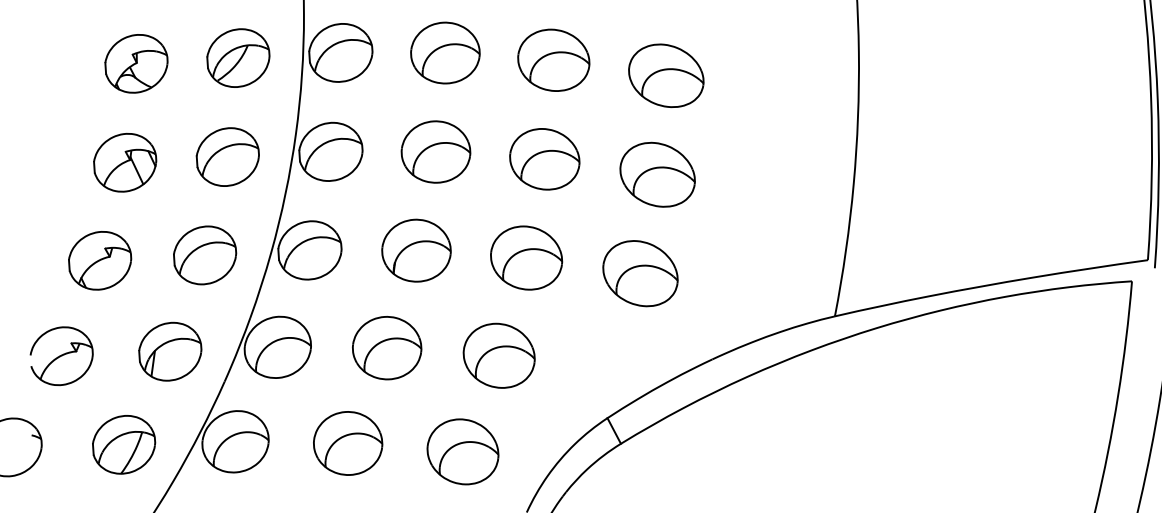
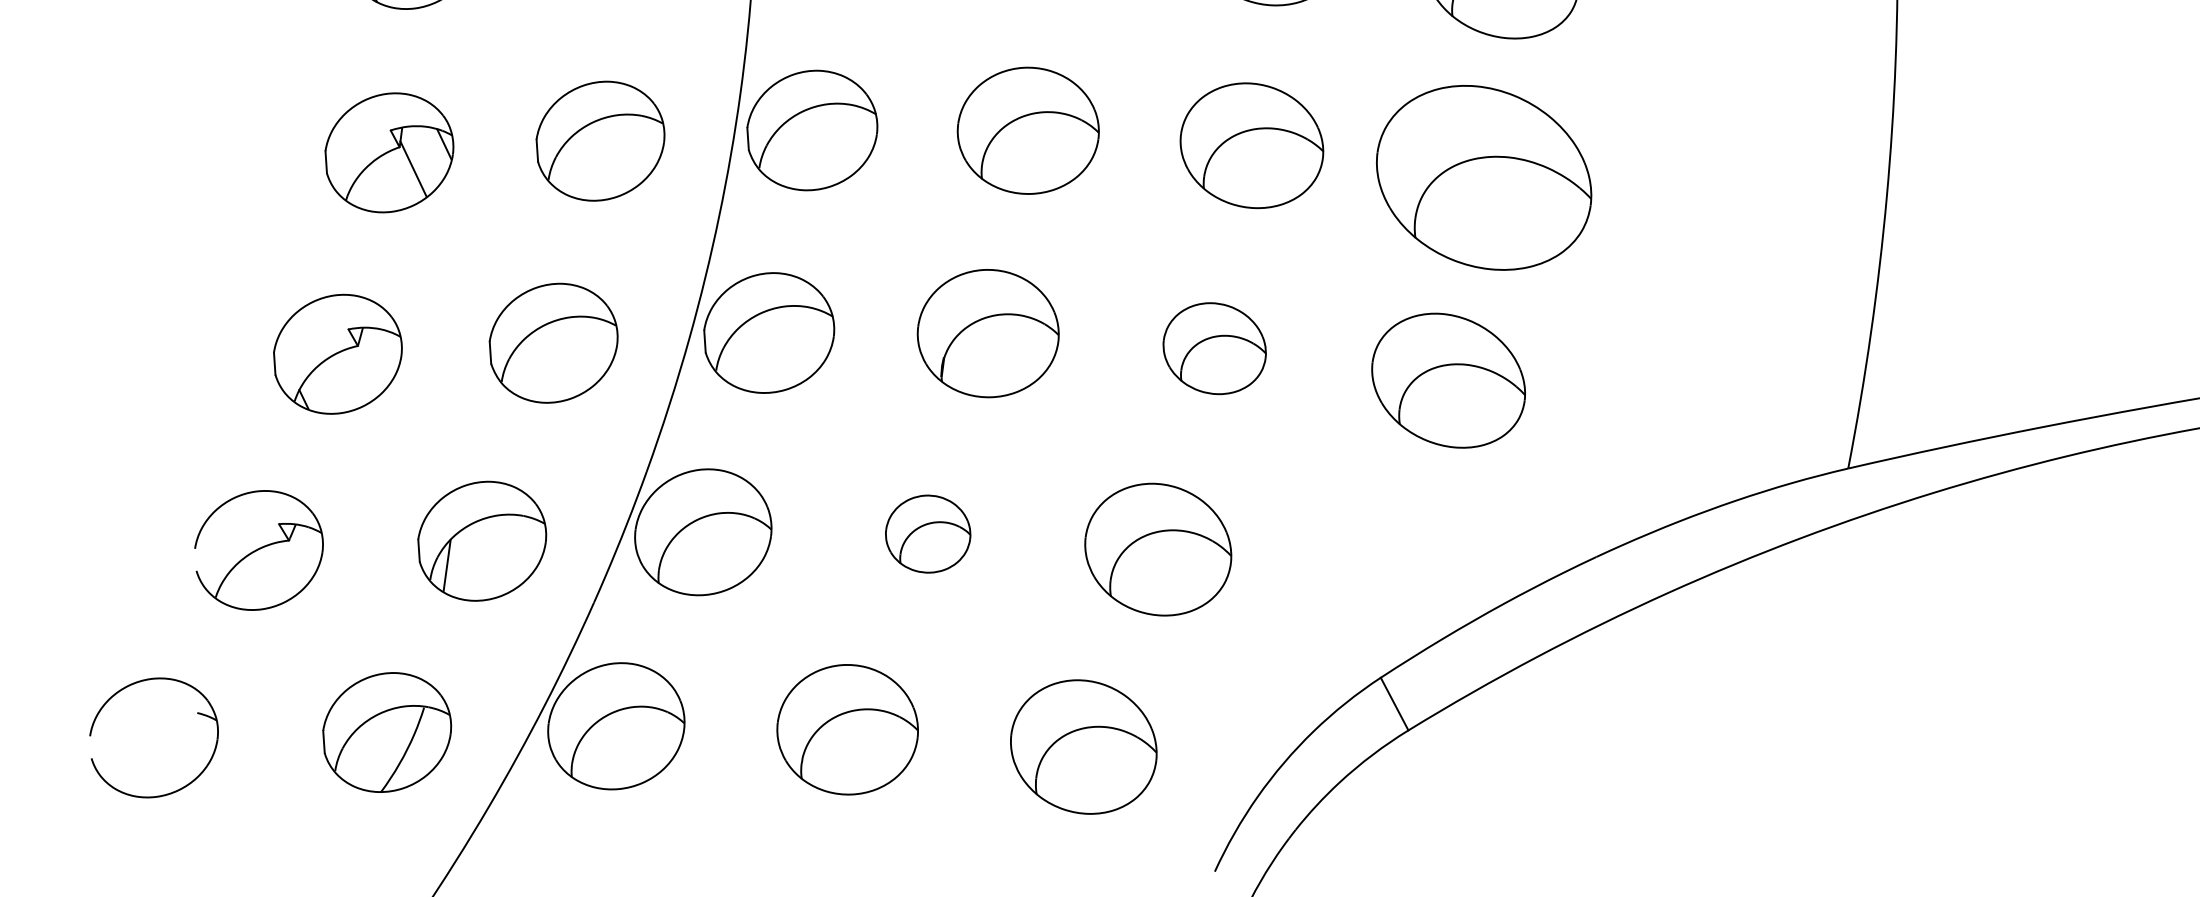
part: (657, 174) -> (1483, 176), size x1.4
part: (526, 257) -> (1214, 347), size x0.7
part: (387, 348) -> (928, 534), size x0.6

